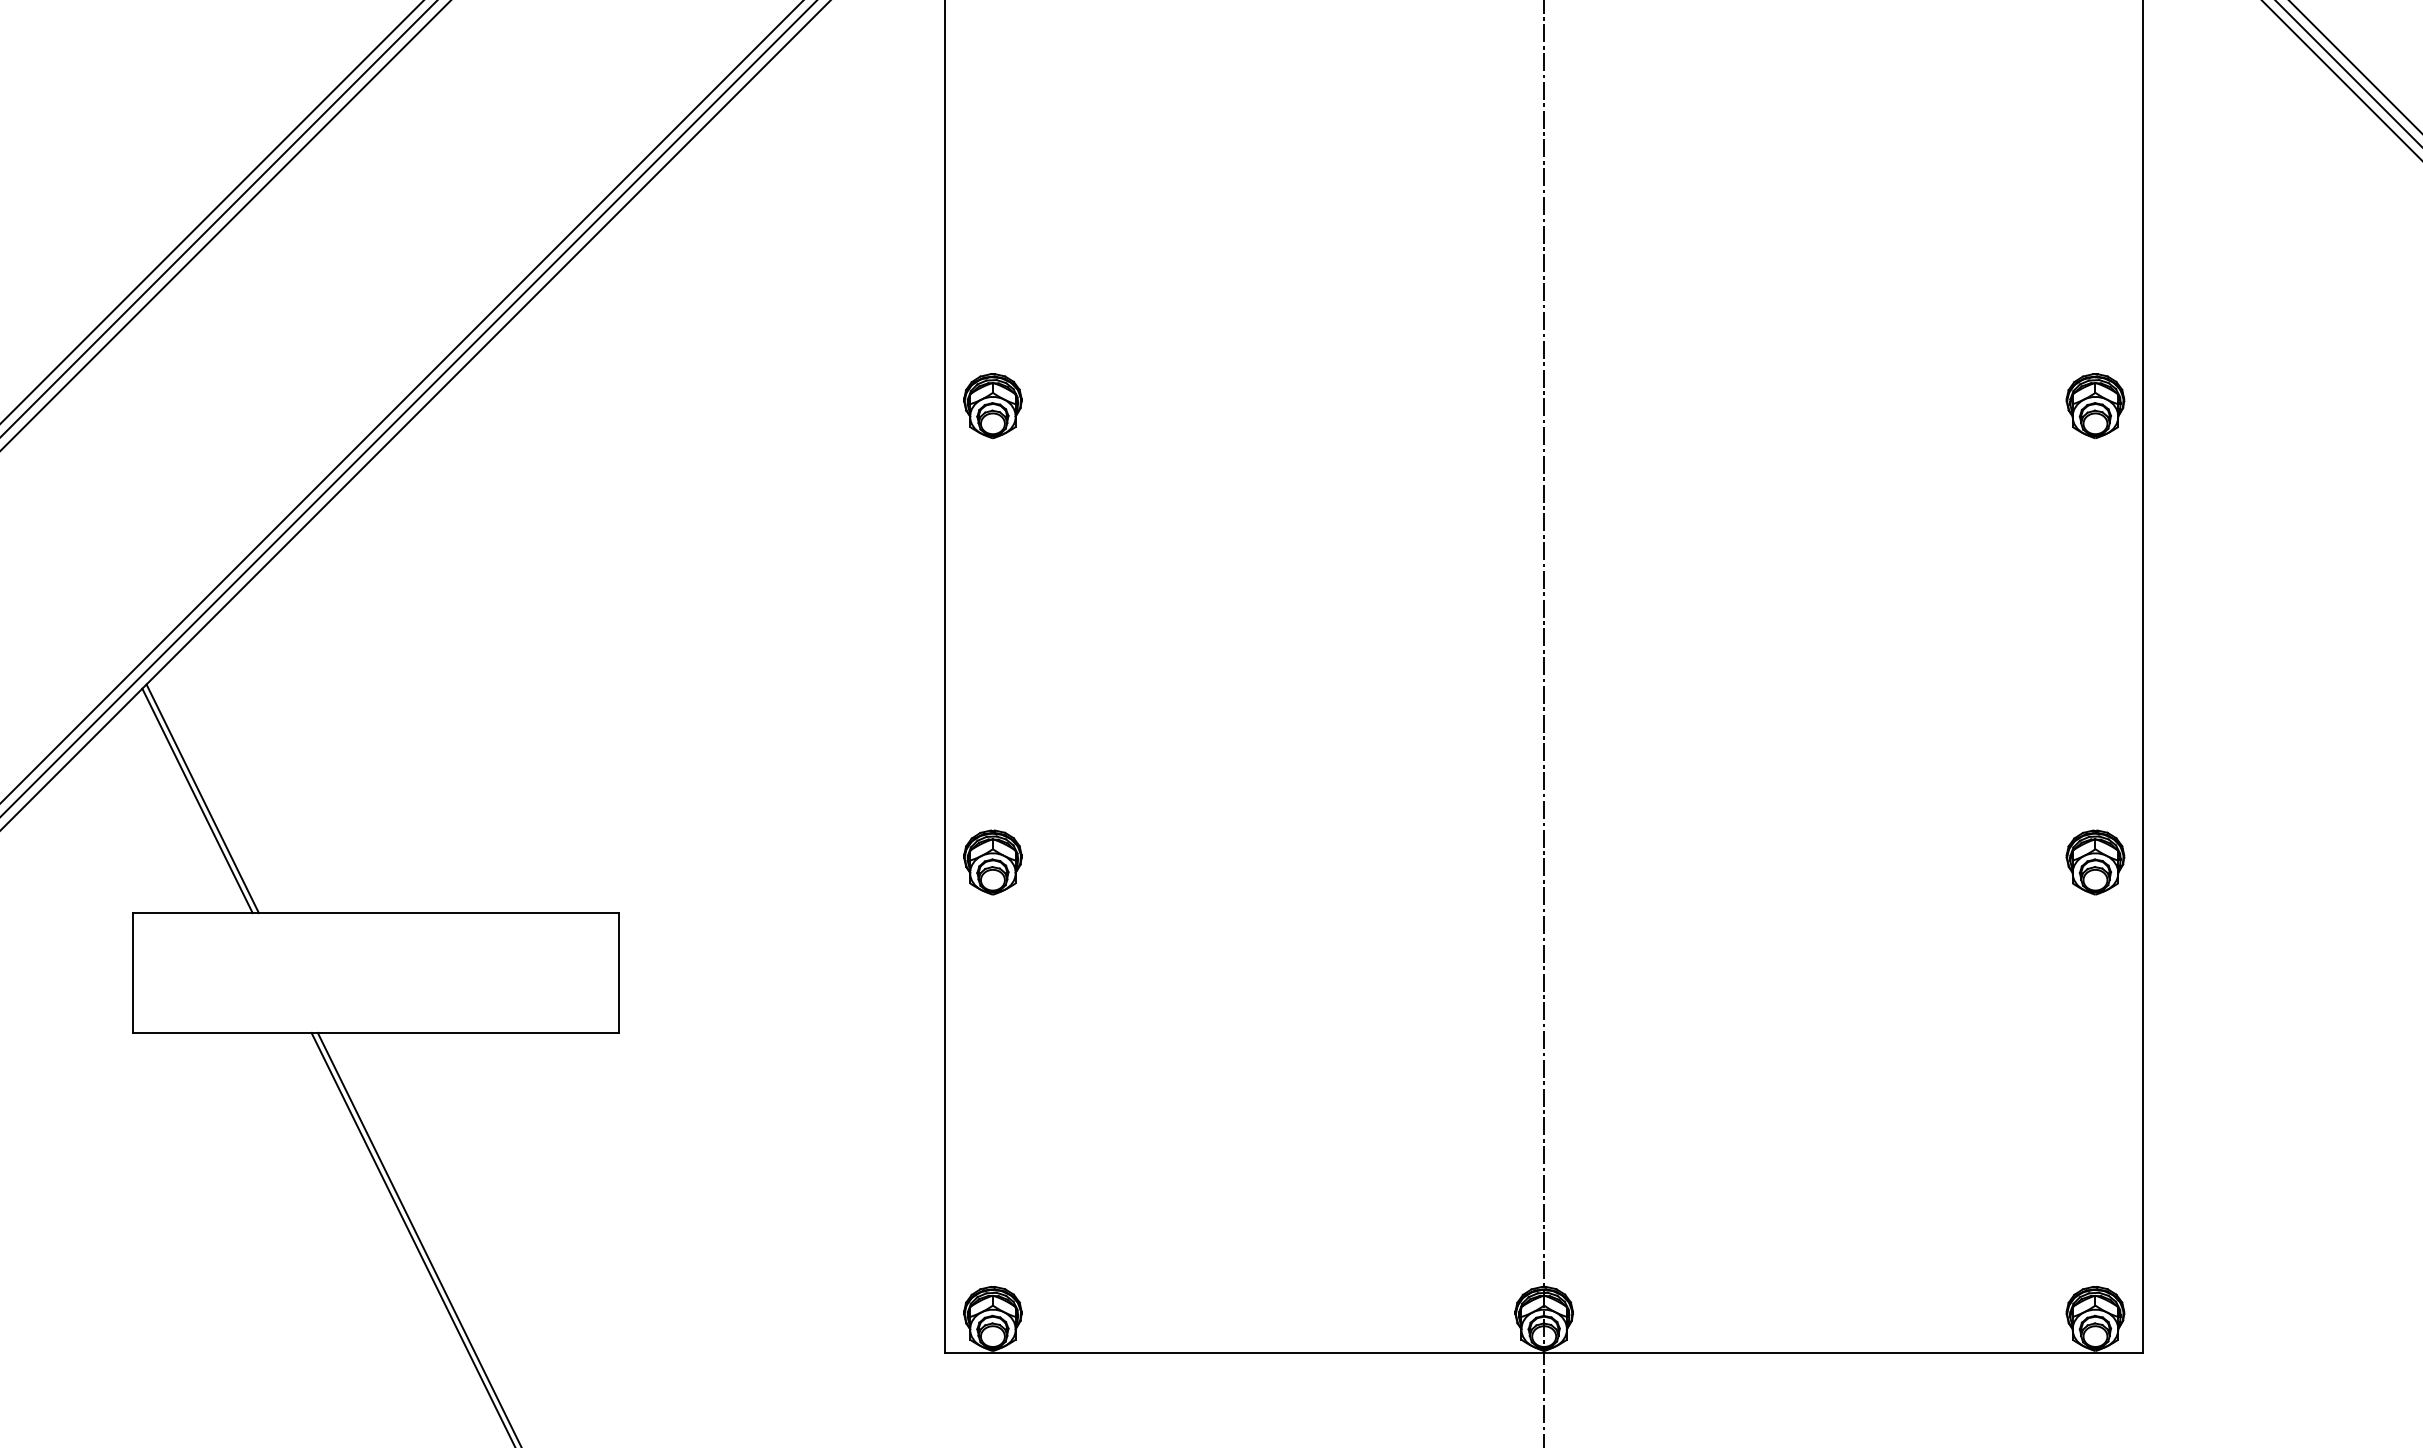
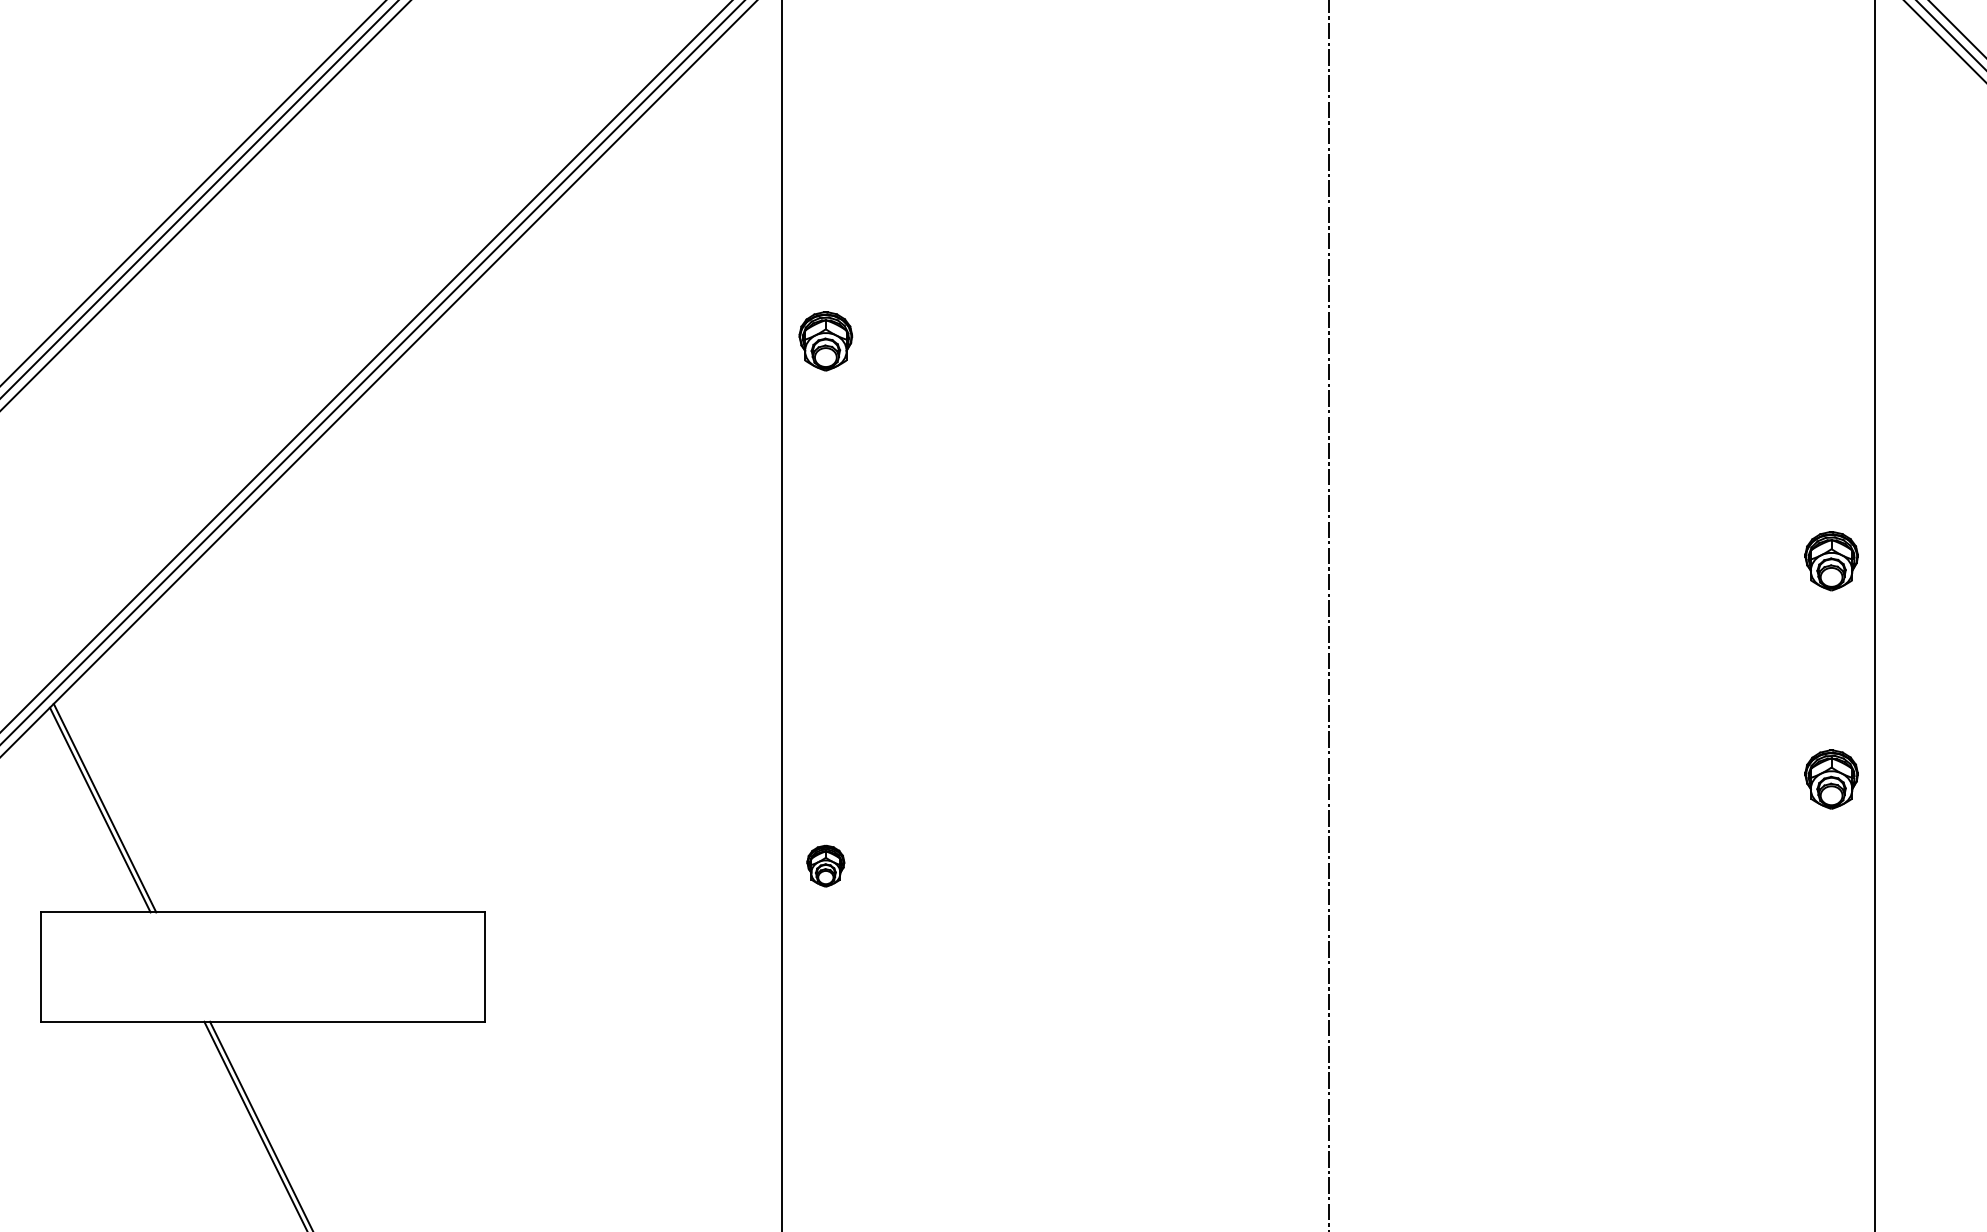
part: (992, 406) -> (825, 341), moved
part: (2095, 406) -> (1831, 561), moved
part: (992, 862) -> (825, 866), size x0.7
part: (2095, 862) -> (1831, 779), moved

